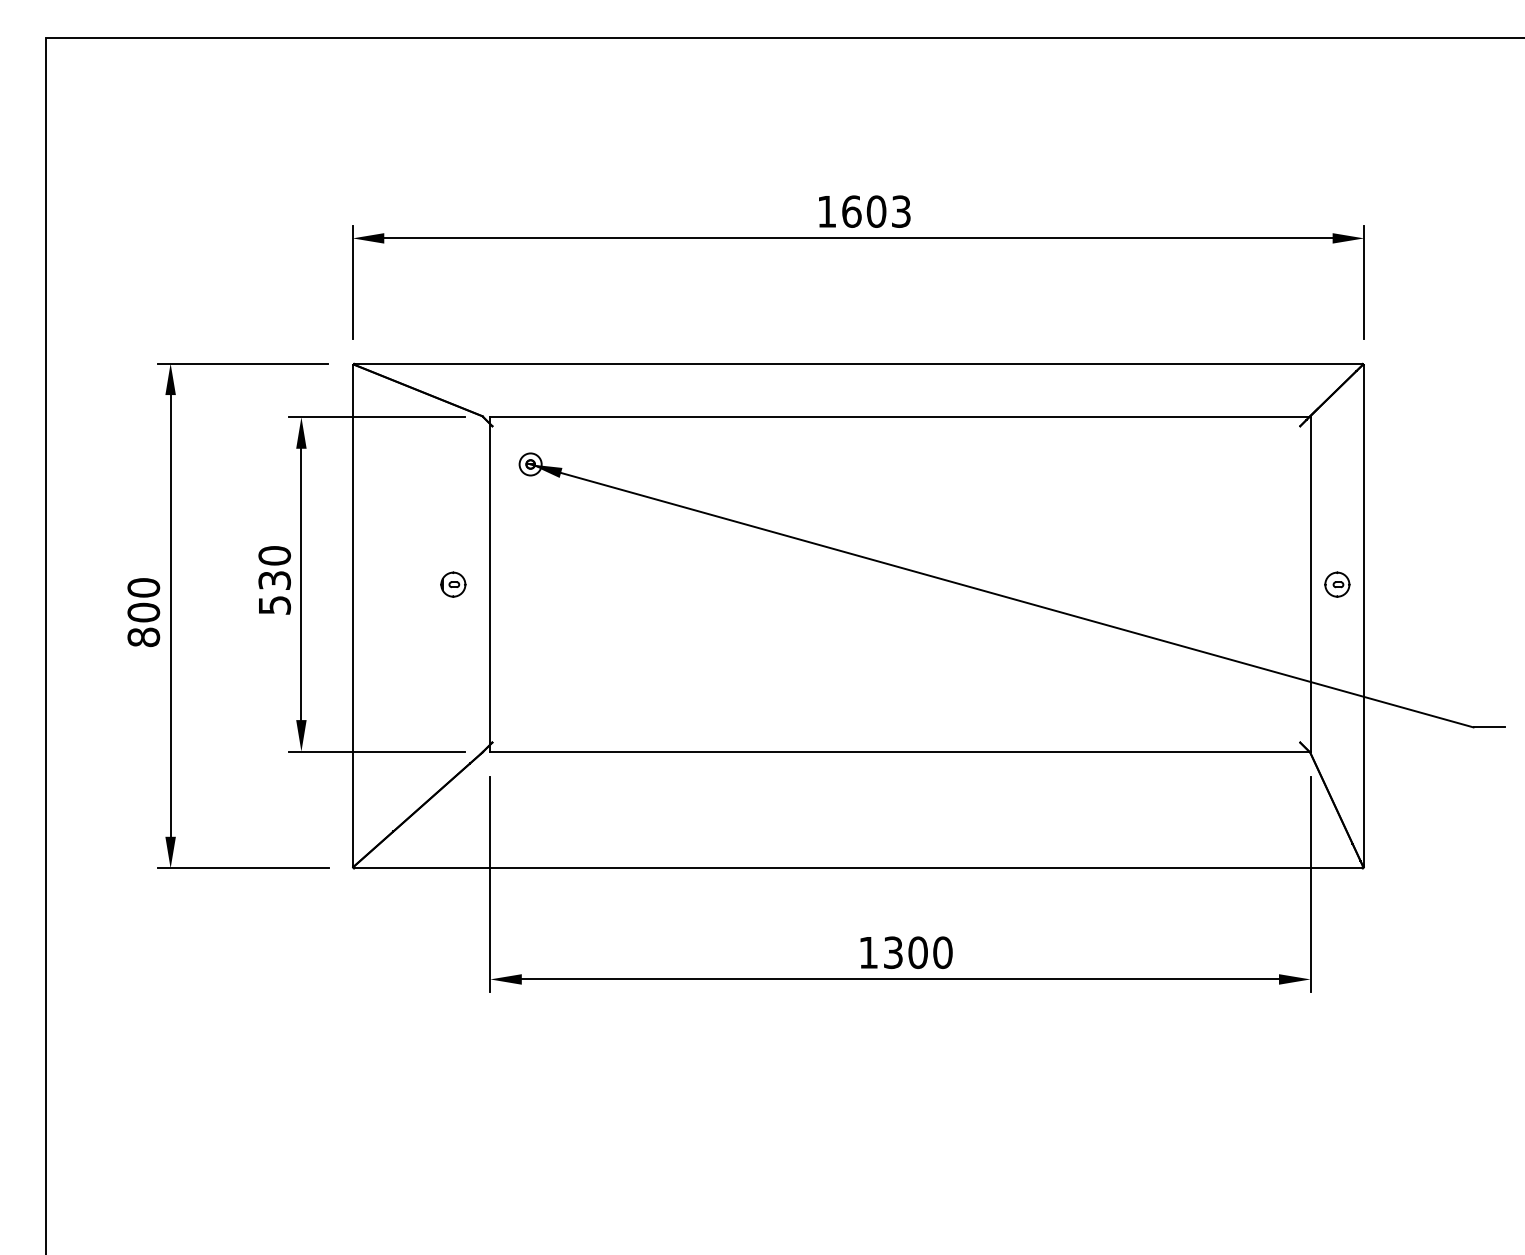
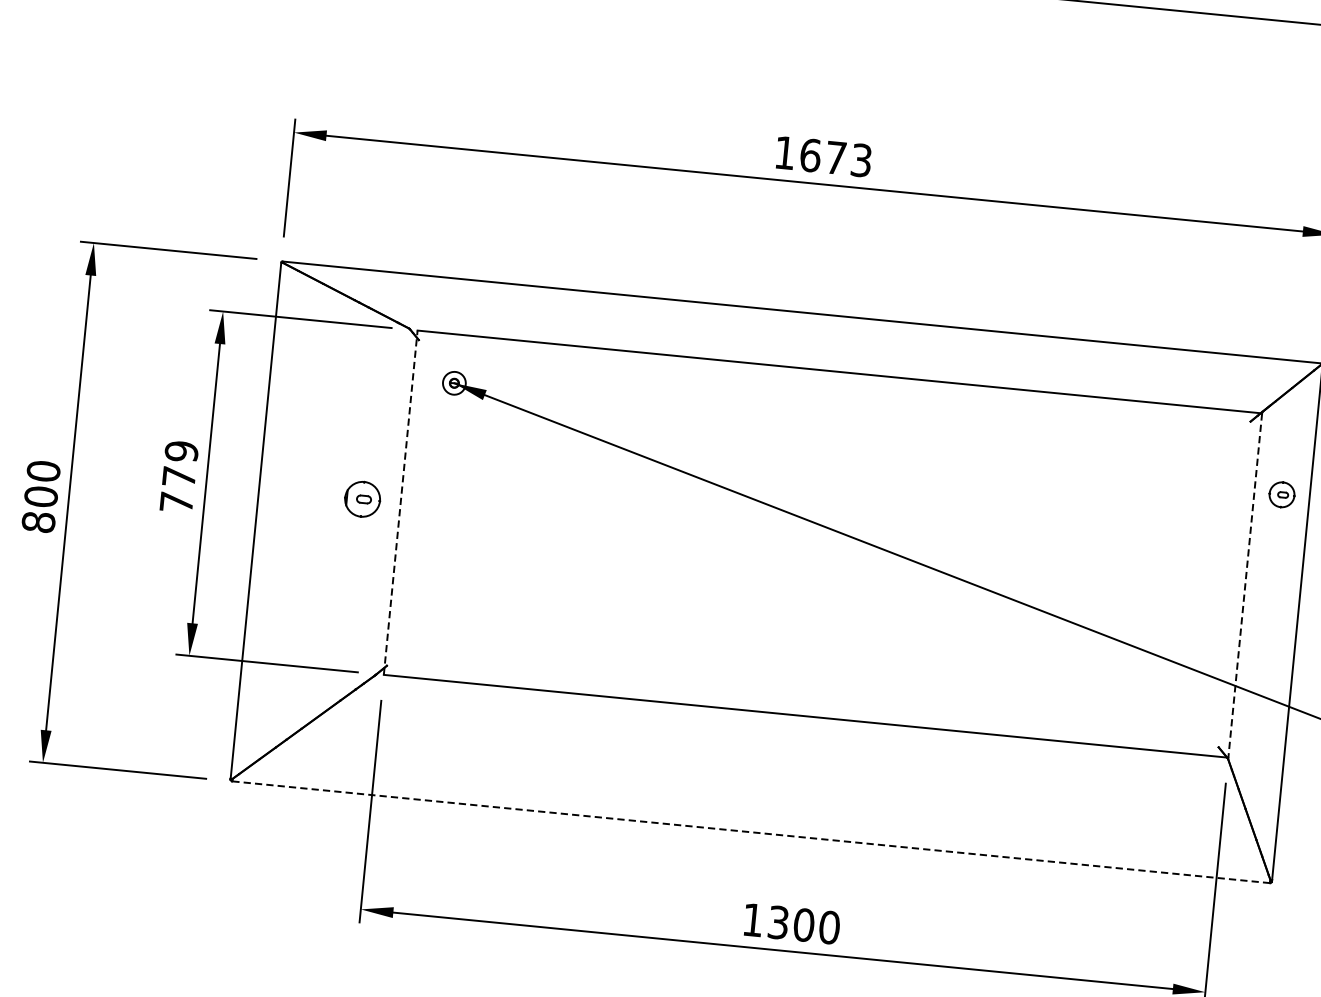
text: (876, 211) -> (836, 157), 1603 -> 1673
text: (274, 580) -> (178, 476), 530 -> 779
line: (490, 583) -> (401, 501), solid -> dashed
part: (453, 584) -> (362, 499), size x1.4
line: (1310, 584) -> (1245, 585), solid -> dashed
part: (1337, 584) -> (1282, 494), moved
line: (857, 868) -> (750, 832), solid -> dashed

